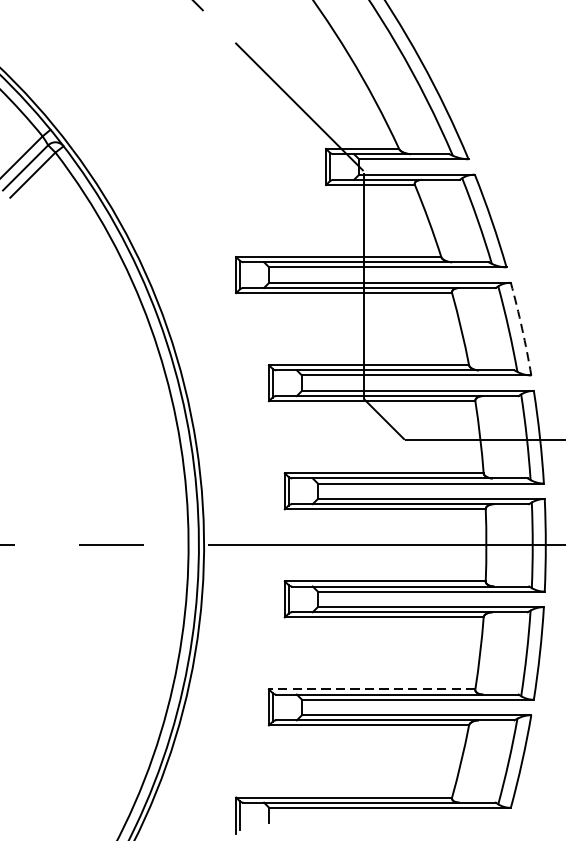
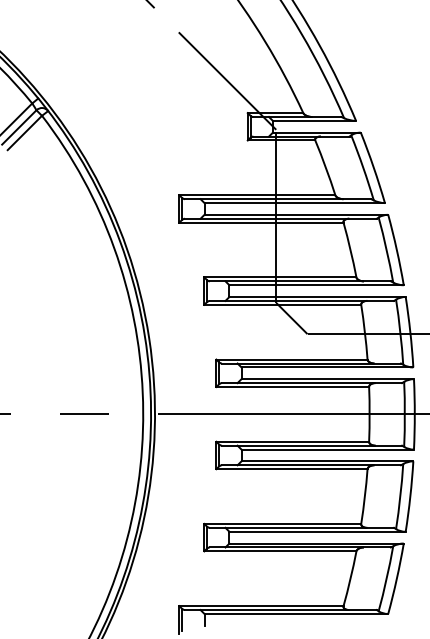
arc: (521, 328) -> (396, 249), dashed -> solid
line: (371, 688) -> (282, 523), dashed -> solid

